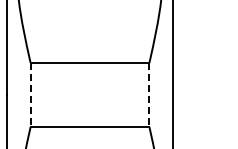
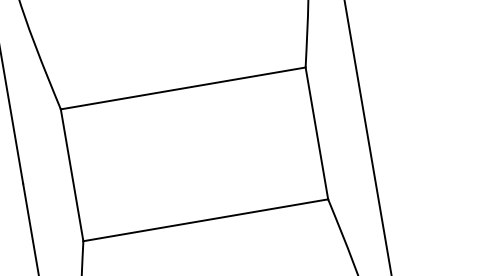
line: (30, 95) -> (72, 176), dashed -> solid
line: (149, 95) -> (317, 134), dashed -> solid

